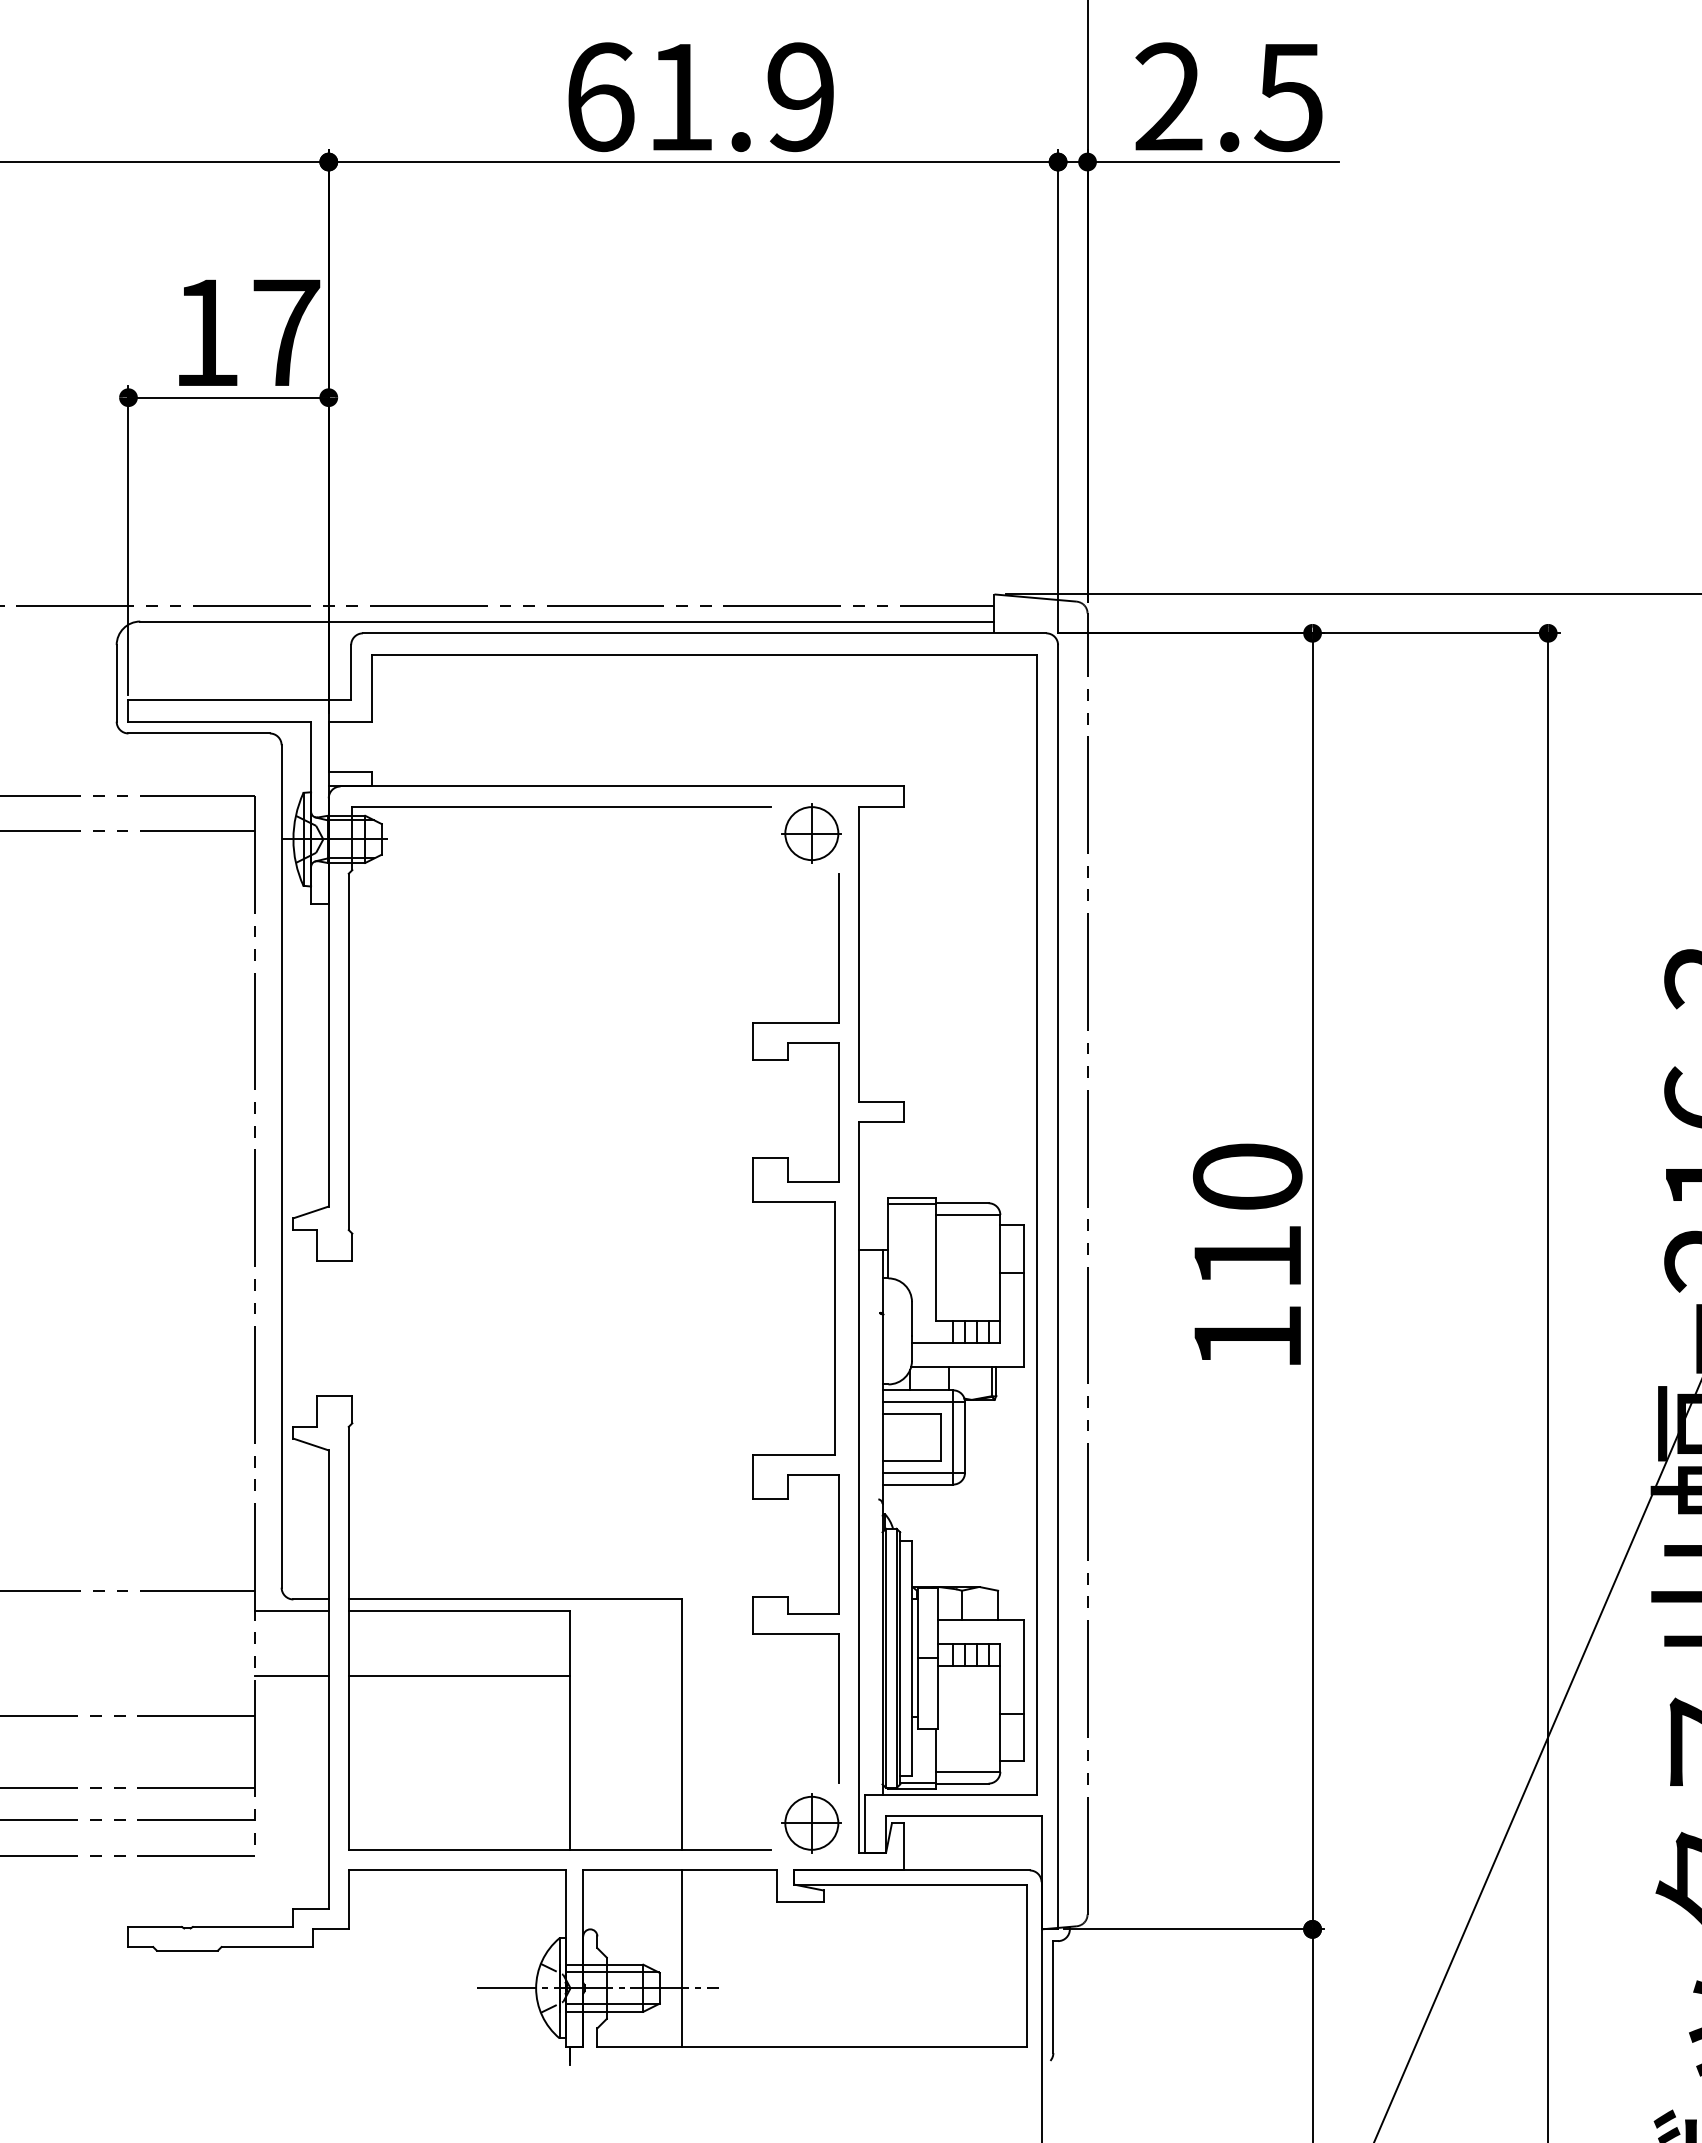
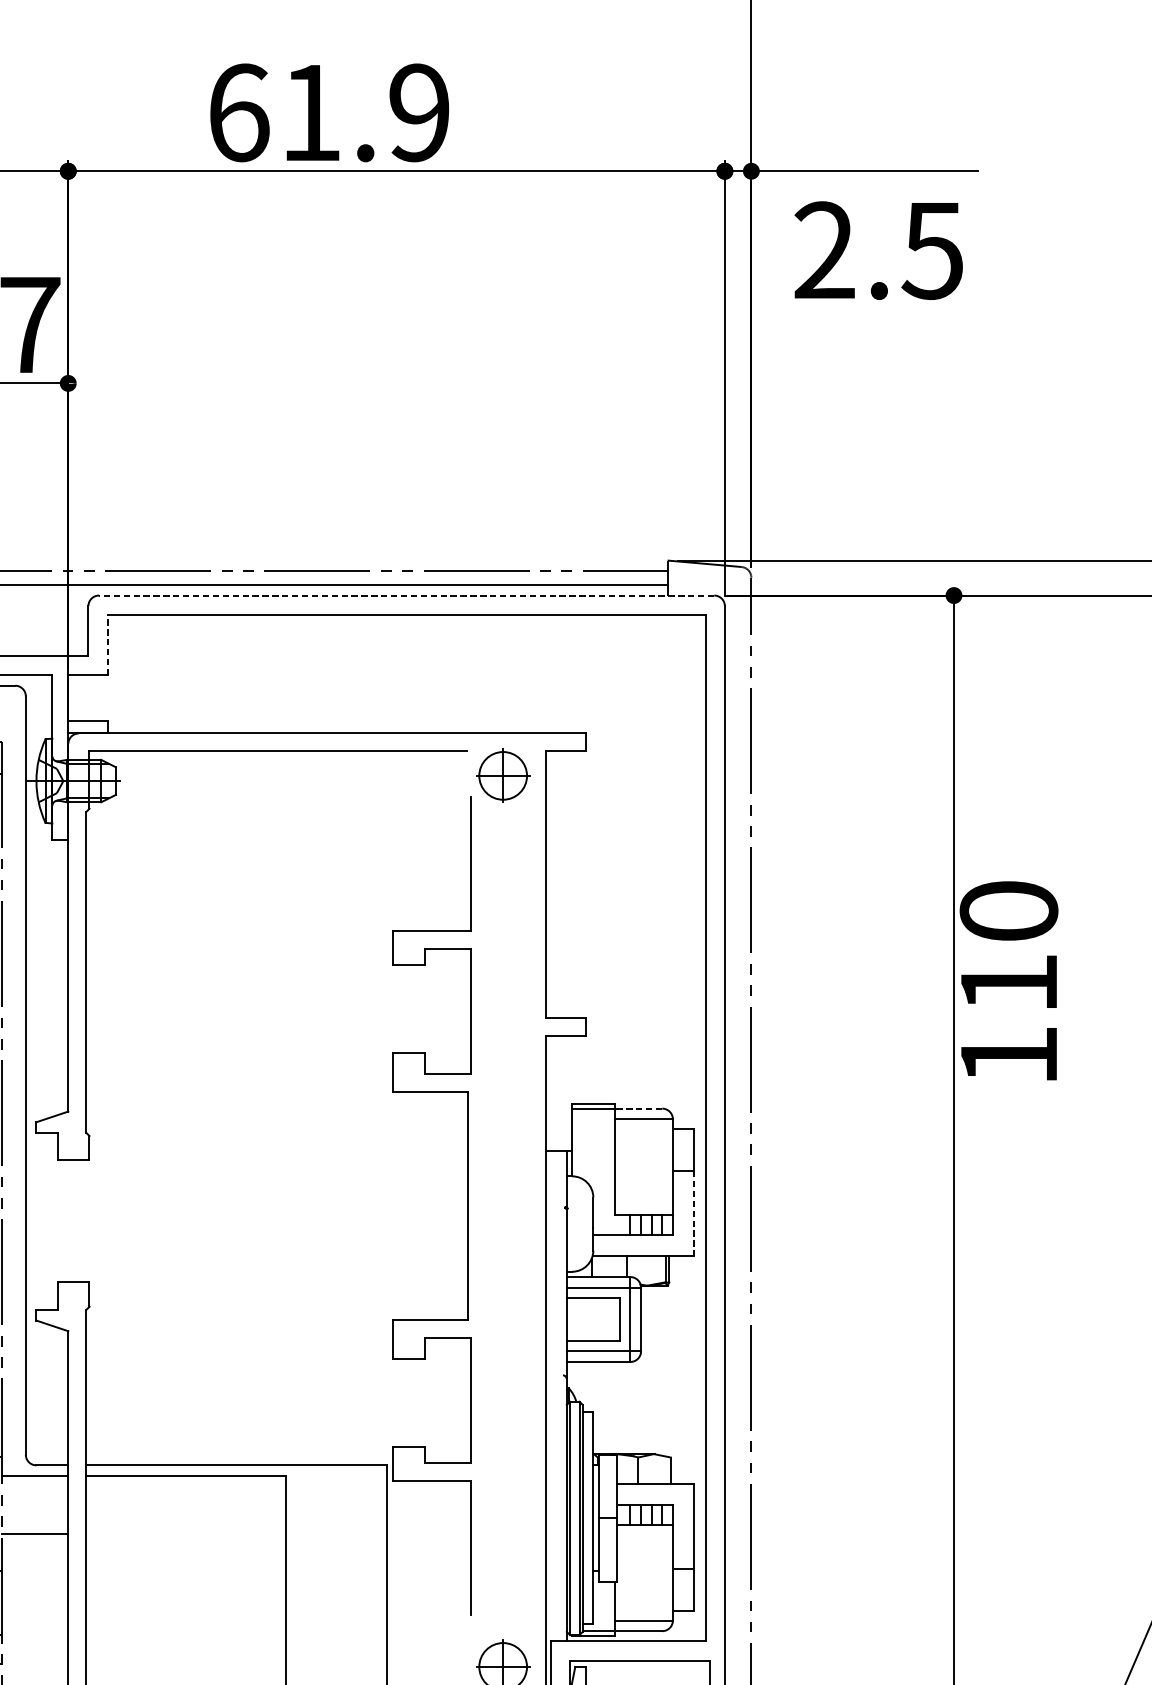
text: (700, 97) -> (329, 113), moved
text: (1228, 97) -> (878, 250), moved
line: (704, 633) -> (406, 595), solid -> dashed
line: (372, 688) -> (107, 645), solid -> dashed
line: (962, 1203) -> (638, 1108), solid -> dashed
text: (1247, 1253) -> (1008, 980), moved
line: (1023, 1320) -> (693, 1214), solid -> dashed
part: (834, 1328) -> (466, 1206), moved
line: (459, 1676) -> (185, 1534), removed

